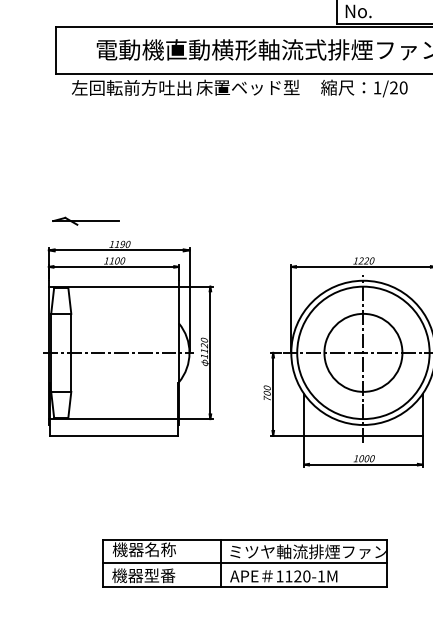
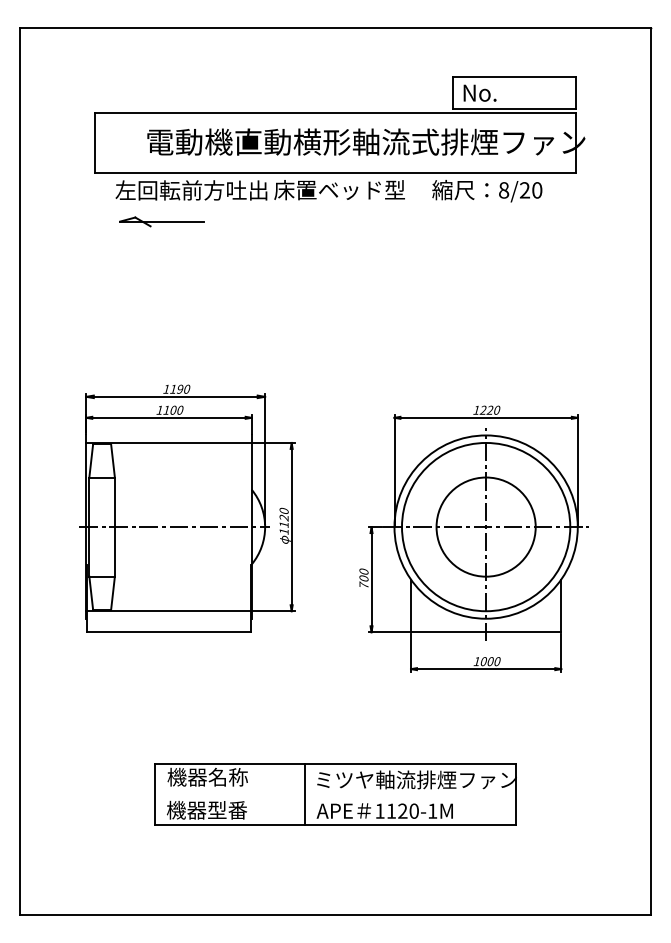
text: (377, 88) -> (504, 190), 1/20 -> 8/20
part: (85, 220) -> (161, 221), moved
line: (244, 563) -> (335, 794), removed

